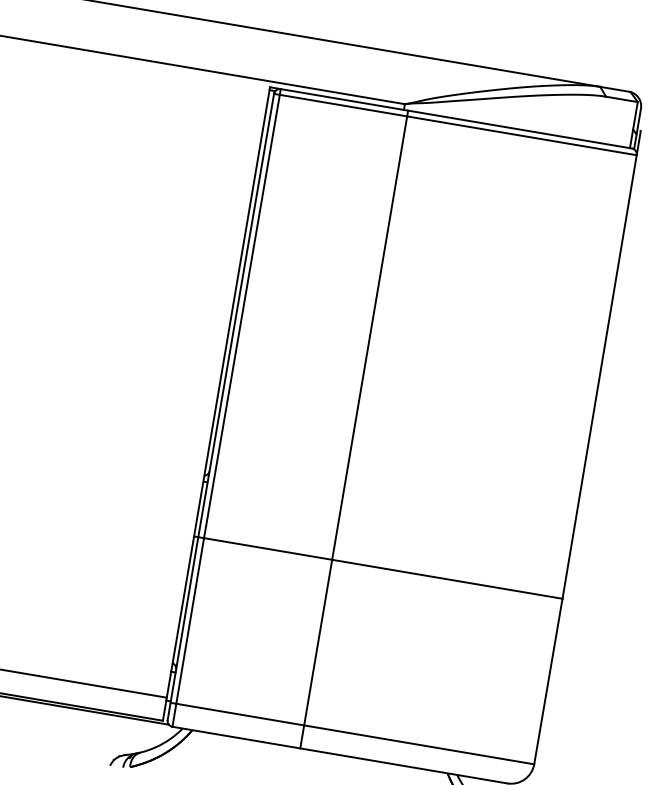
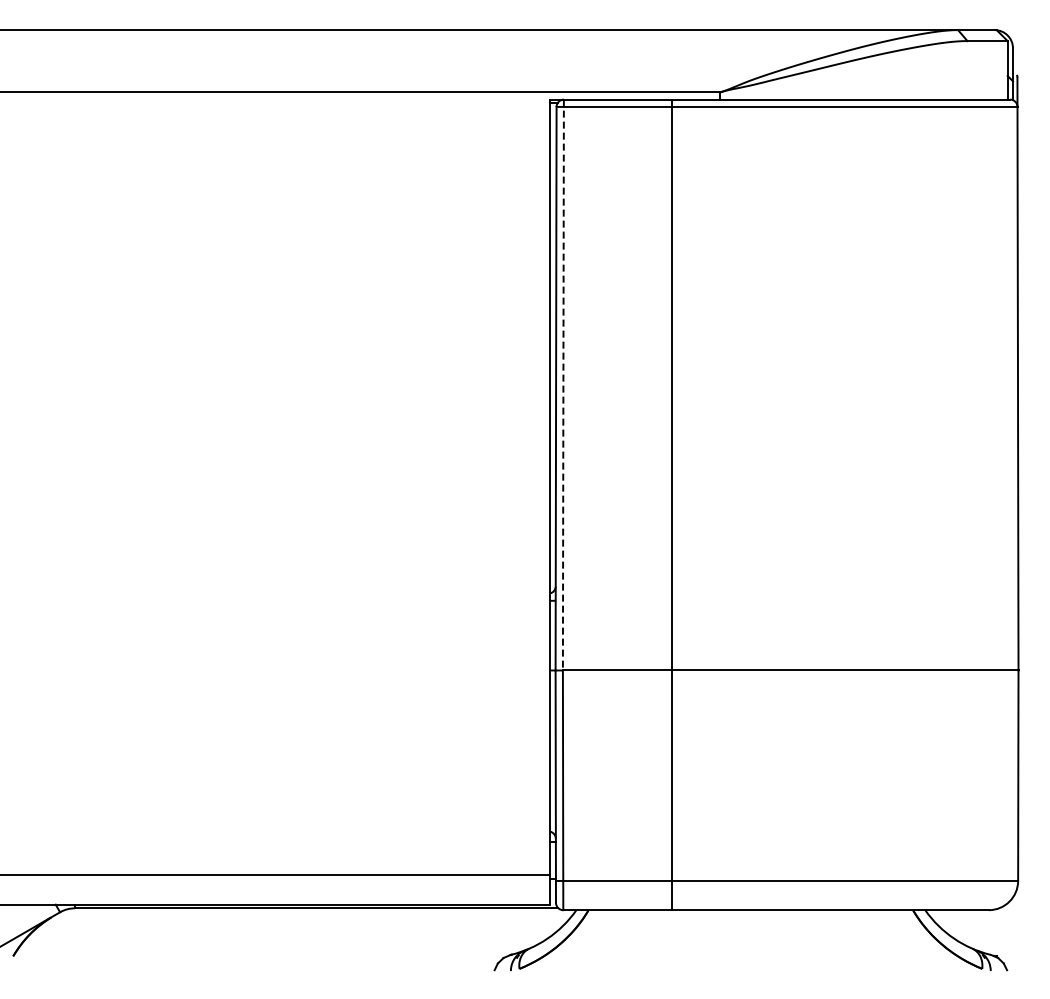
line: (242, 313) -> (563, 385), solid -> dashed
line: (354, 429) -> (671, 504), moved

